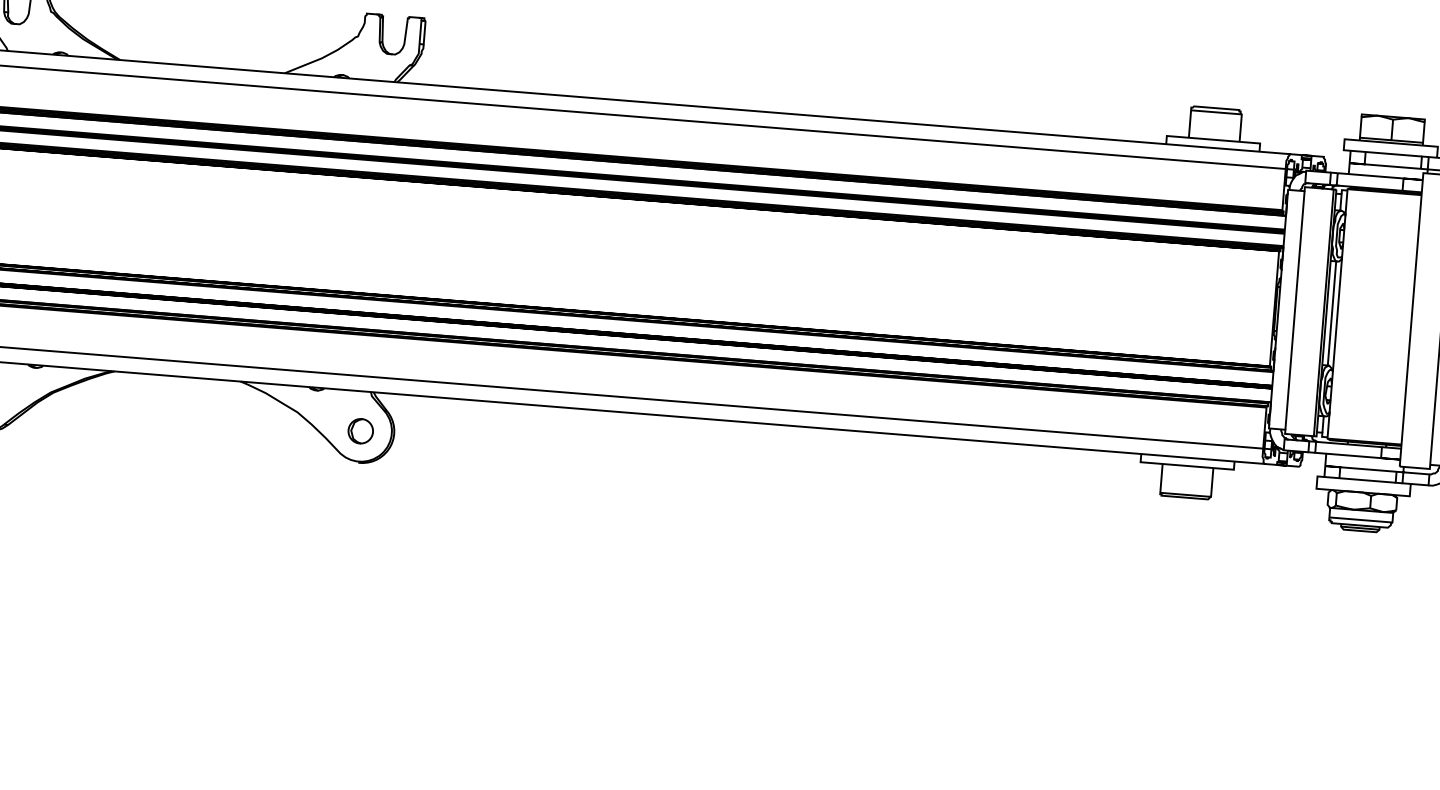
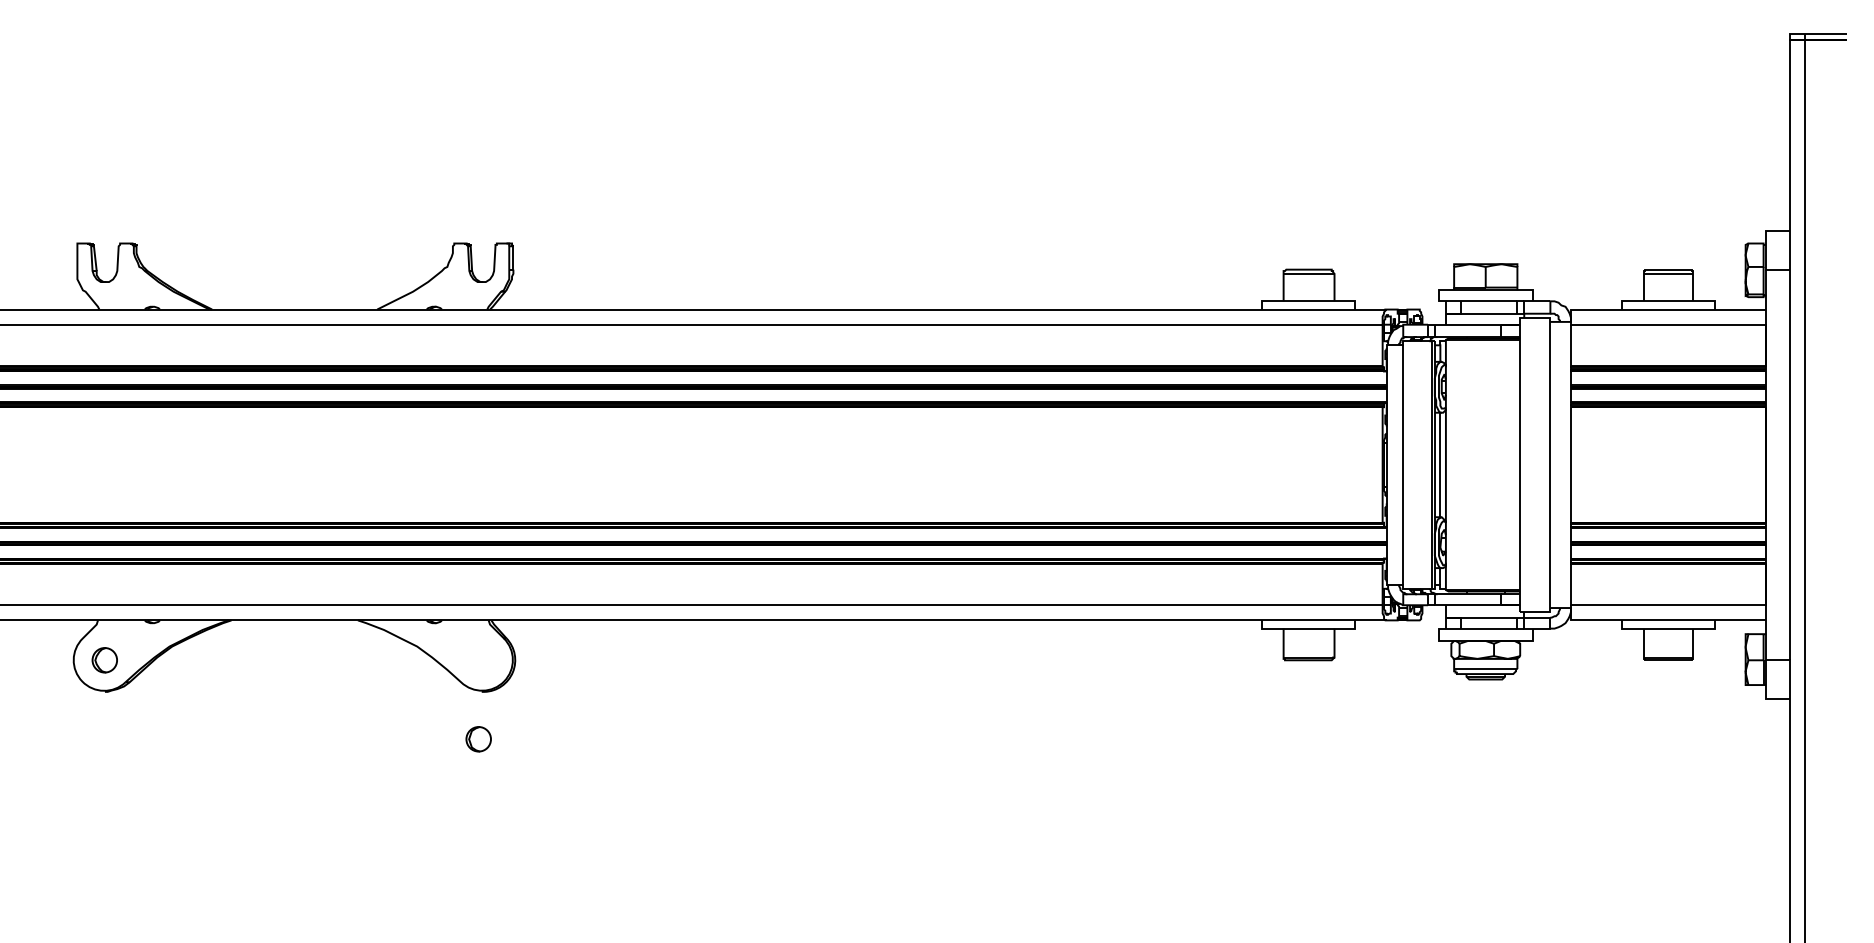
part: (360, 431) -> (478, 739), moved

